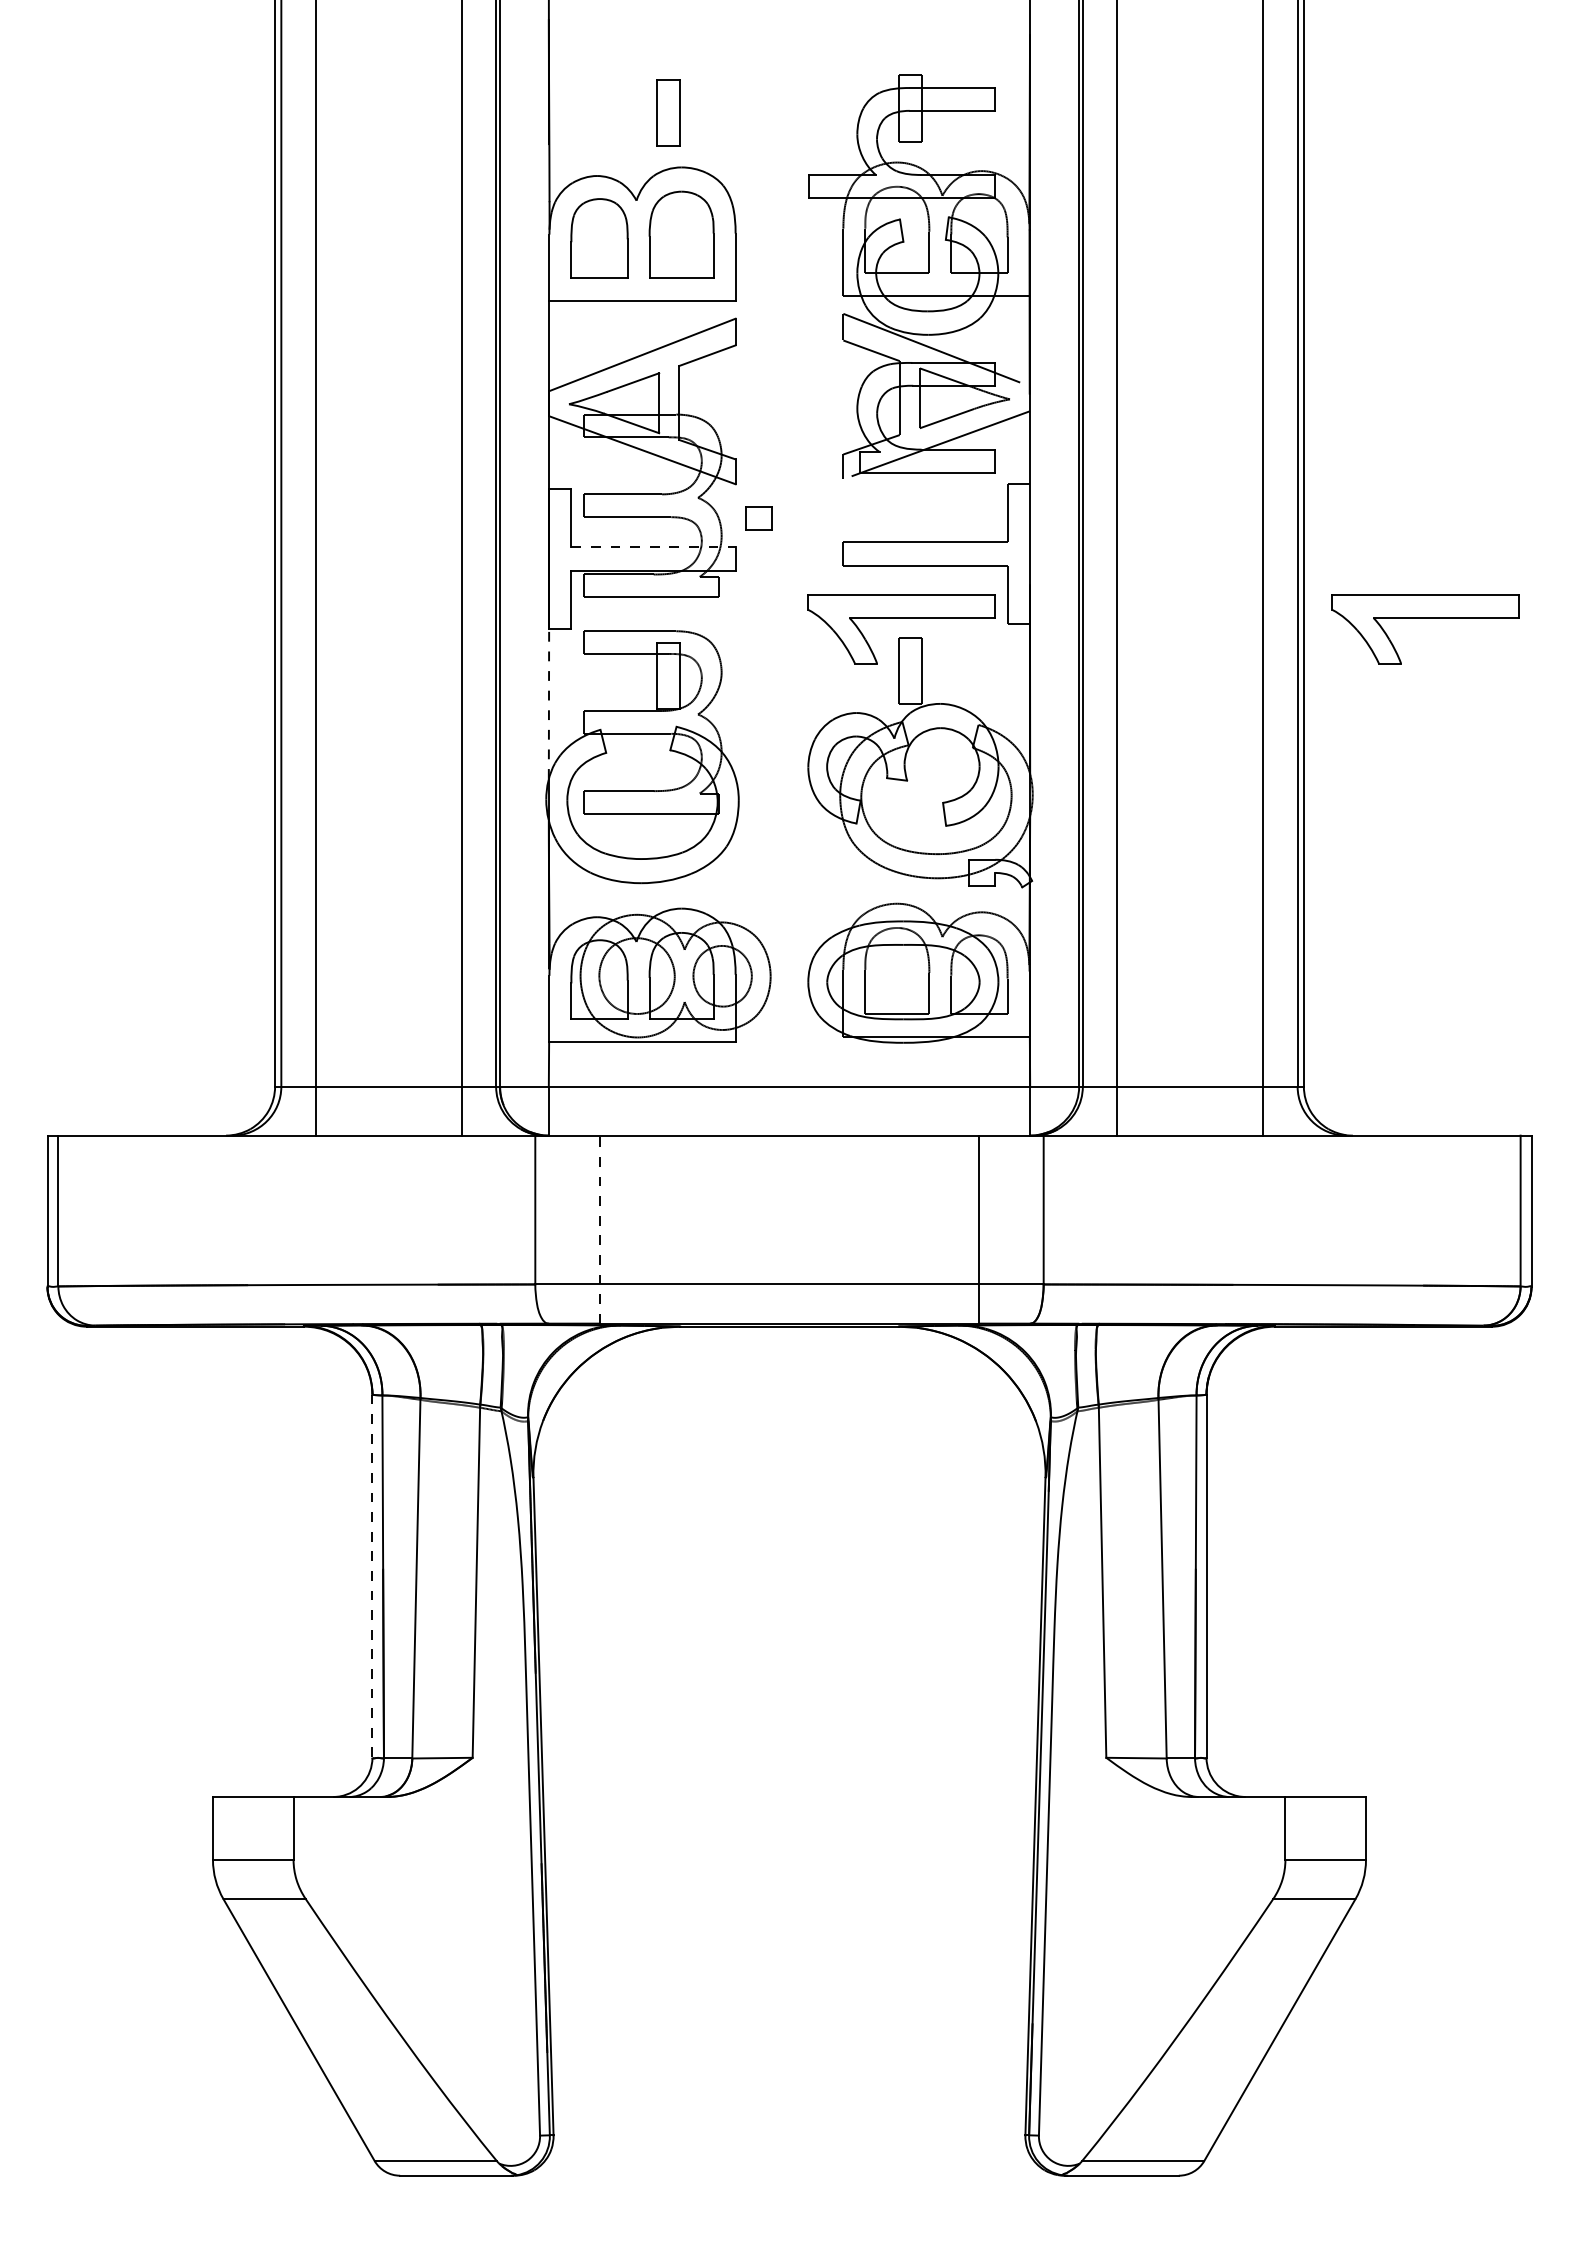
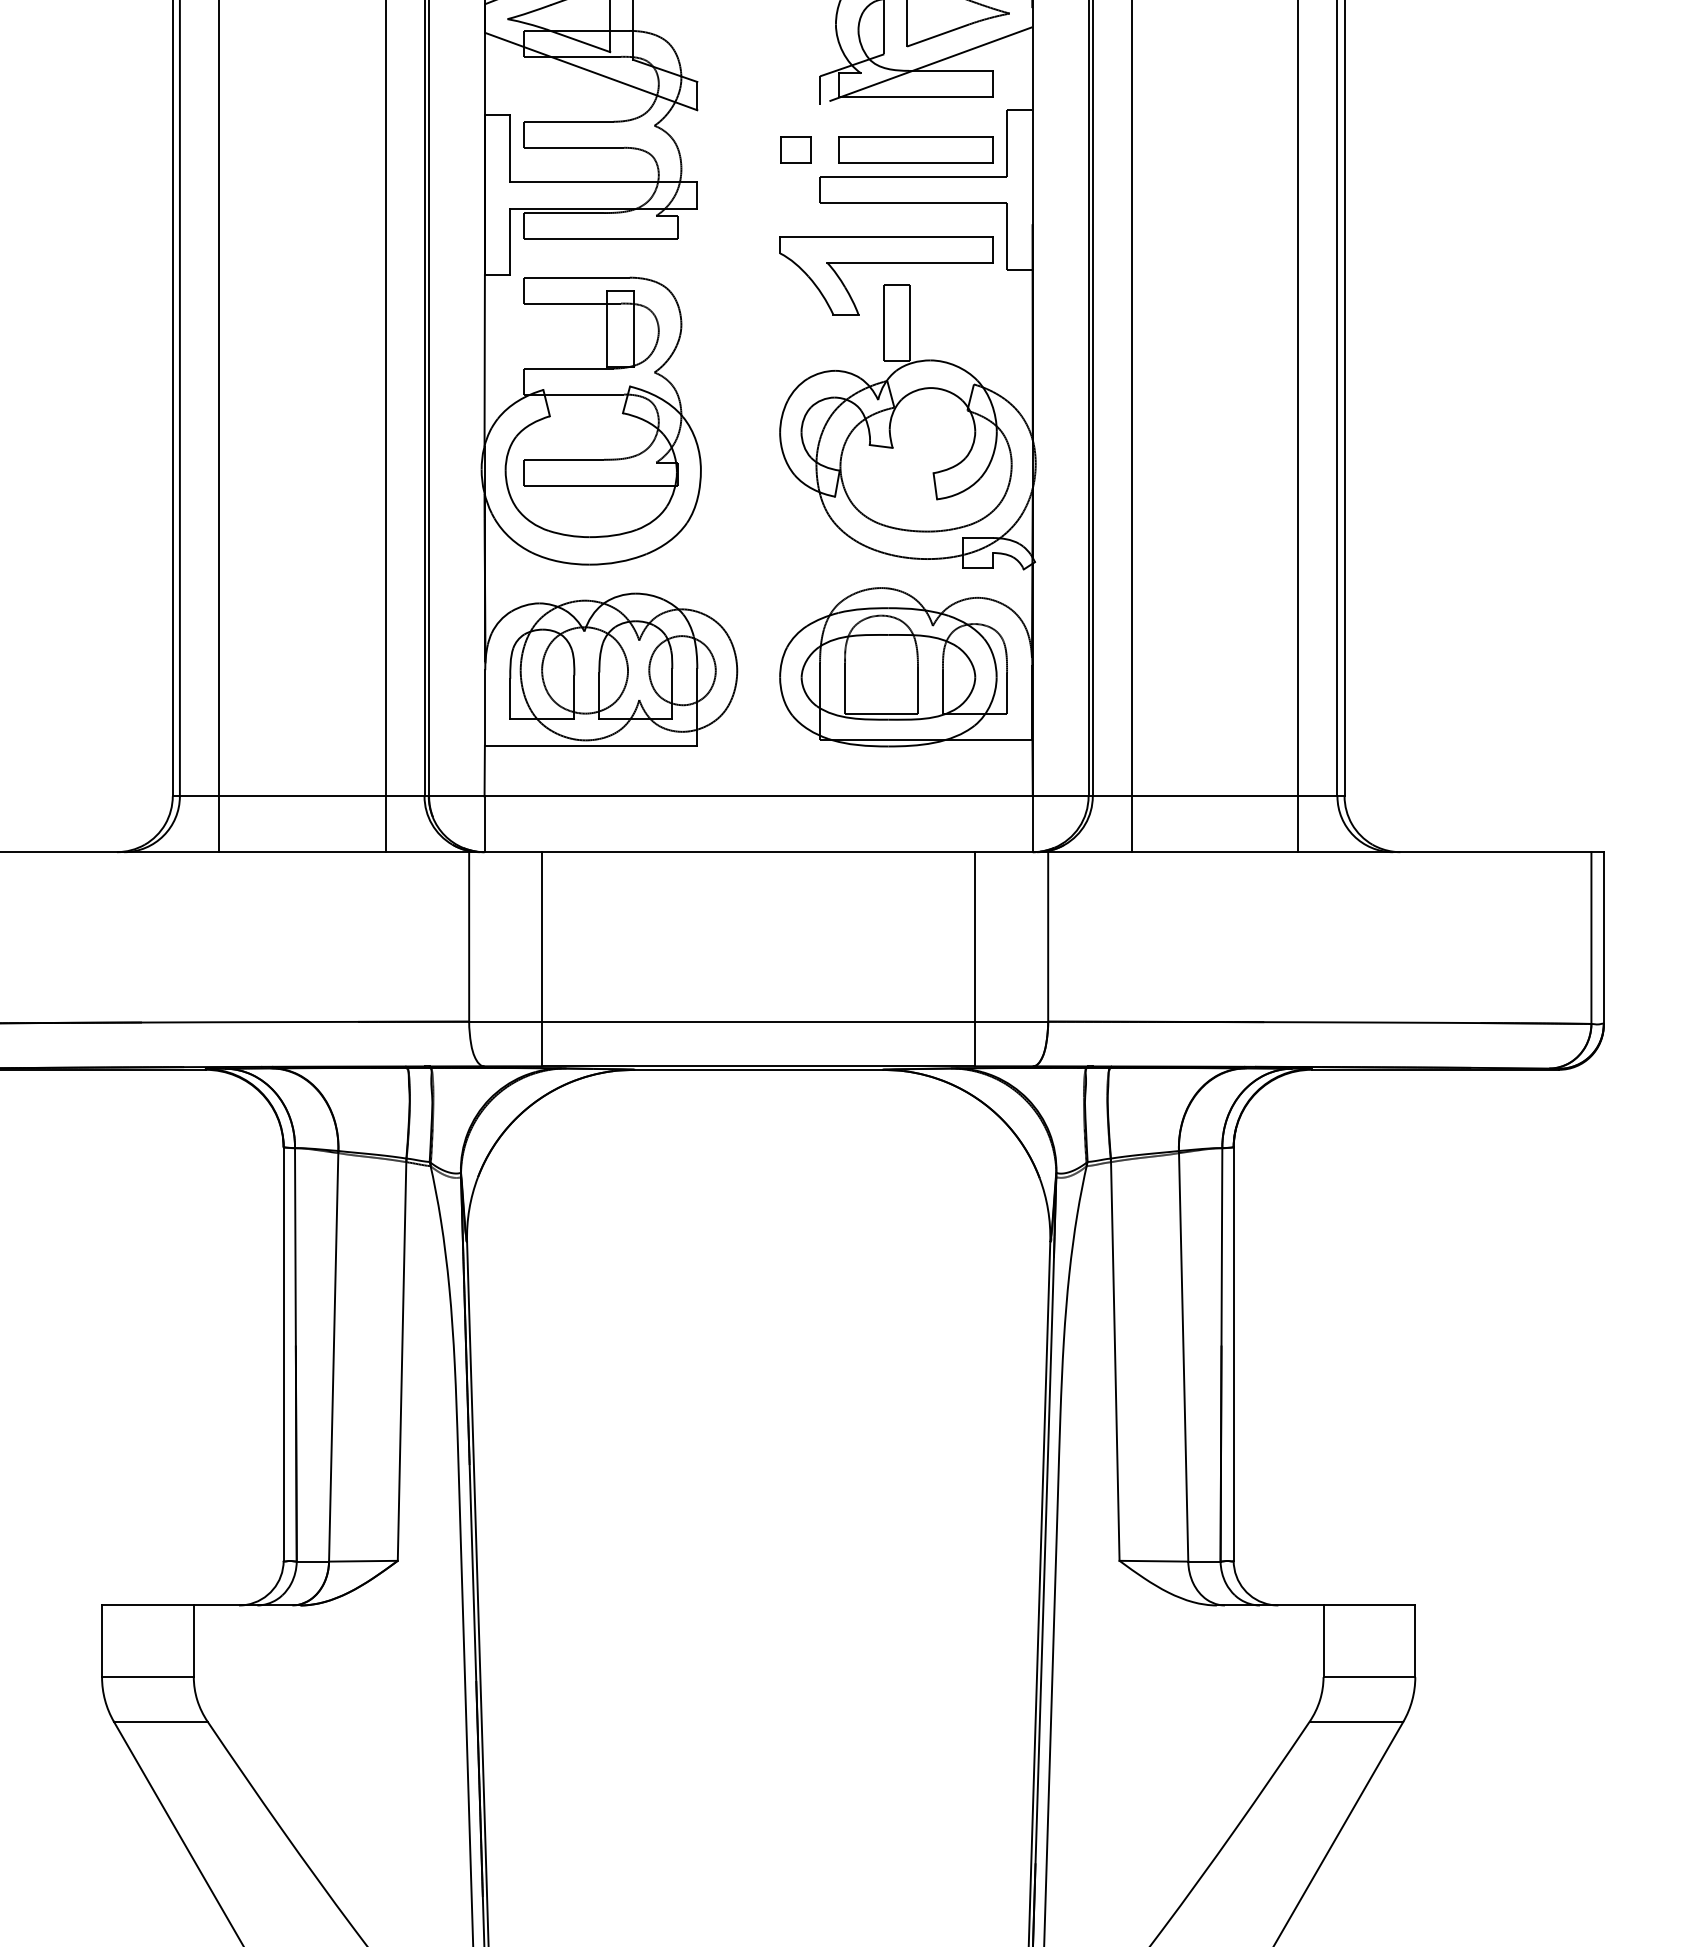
part: (758, 518) -> (795, 149), moved
part: (927, 518) -> (915, 149), added
line: (654, 547) -> (604, 182), dashed -> solid
part: (1425, 618) -> (1483, 263), removed
line: (548, 703) -> (484, 359), dashed -> solid
line: (599, 1229) -> (542, 959), dashed -> solid
line: (372, 1576) -> (283, 1354), dashed -> solid

